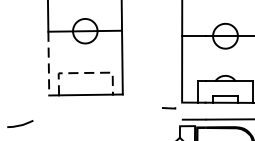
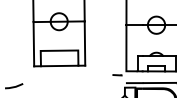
line: (48, 64) -> (33, 44), dashed -> solid
line: (85, 72) -> (59, 50), dashed -> solid

